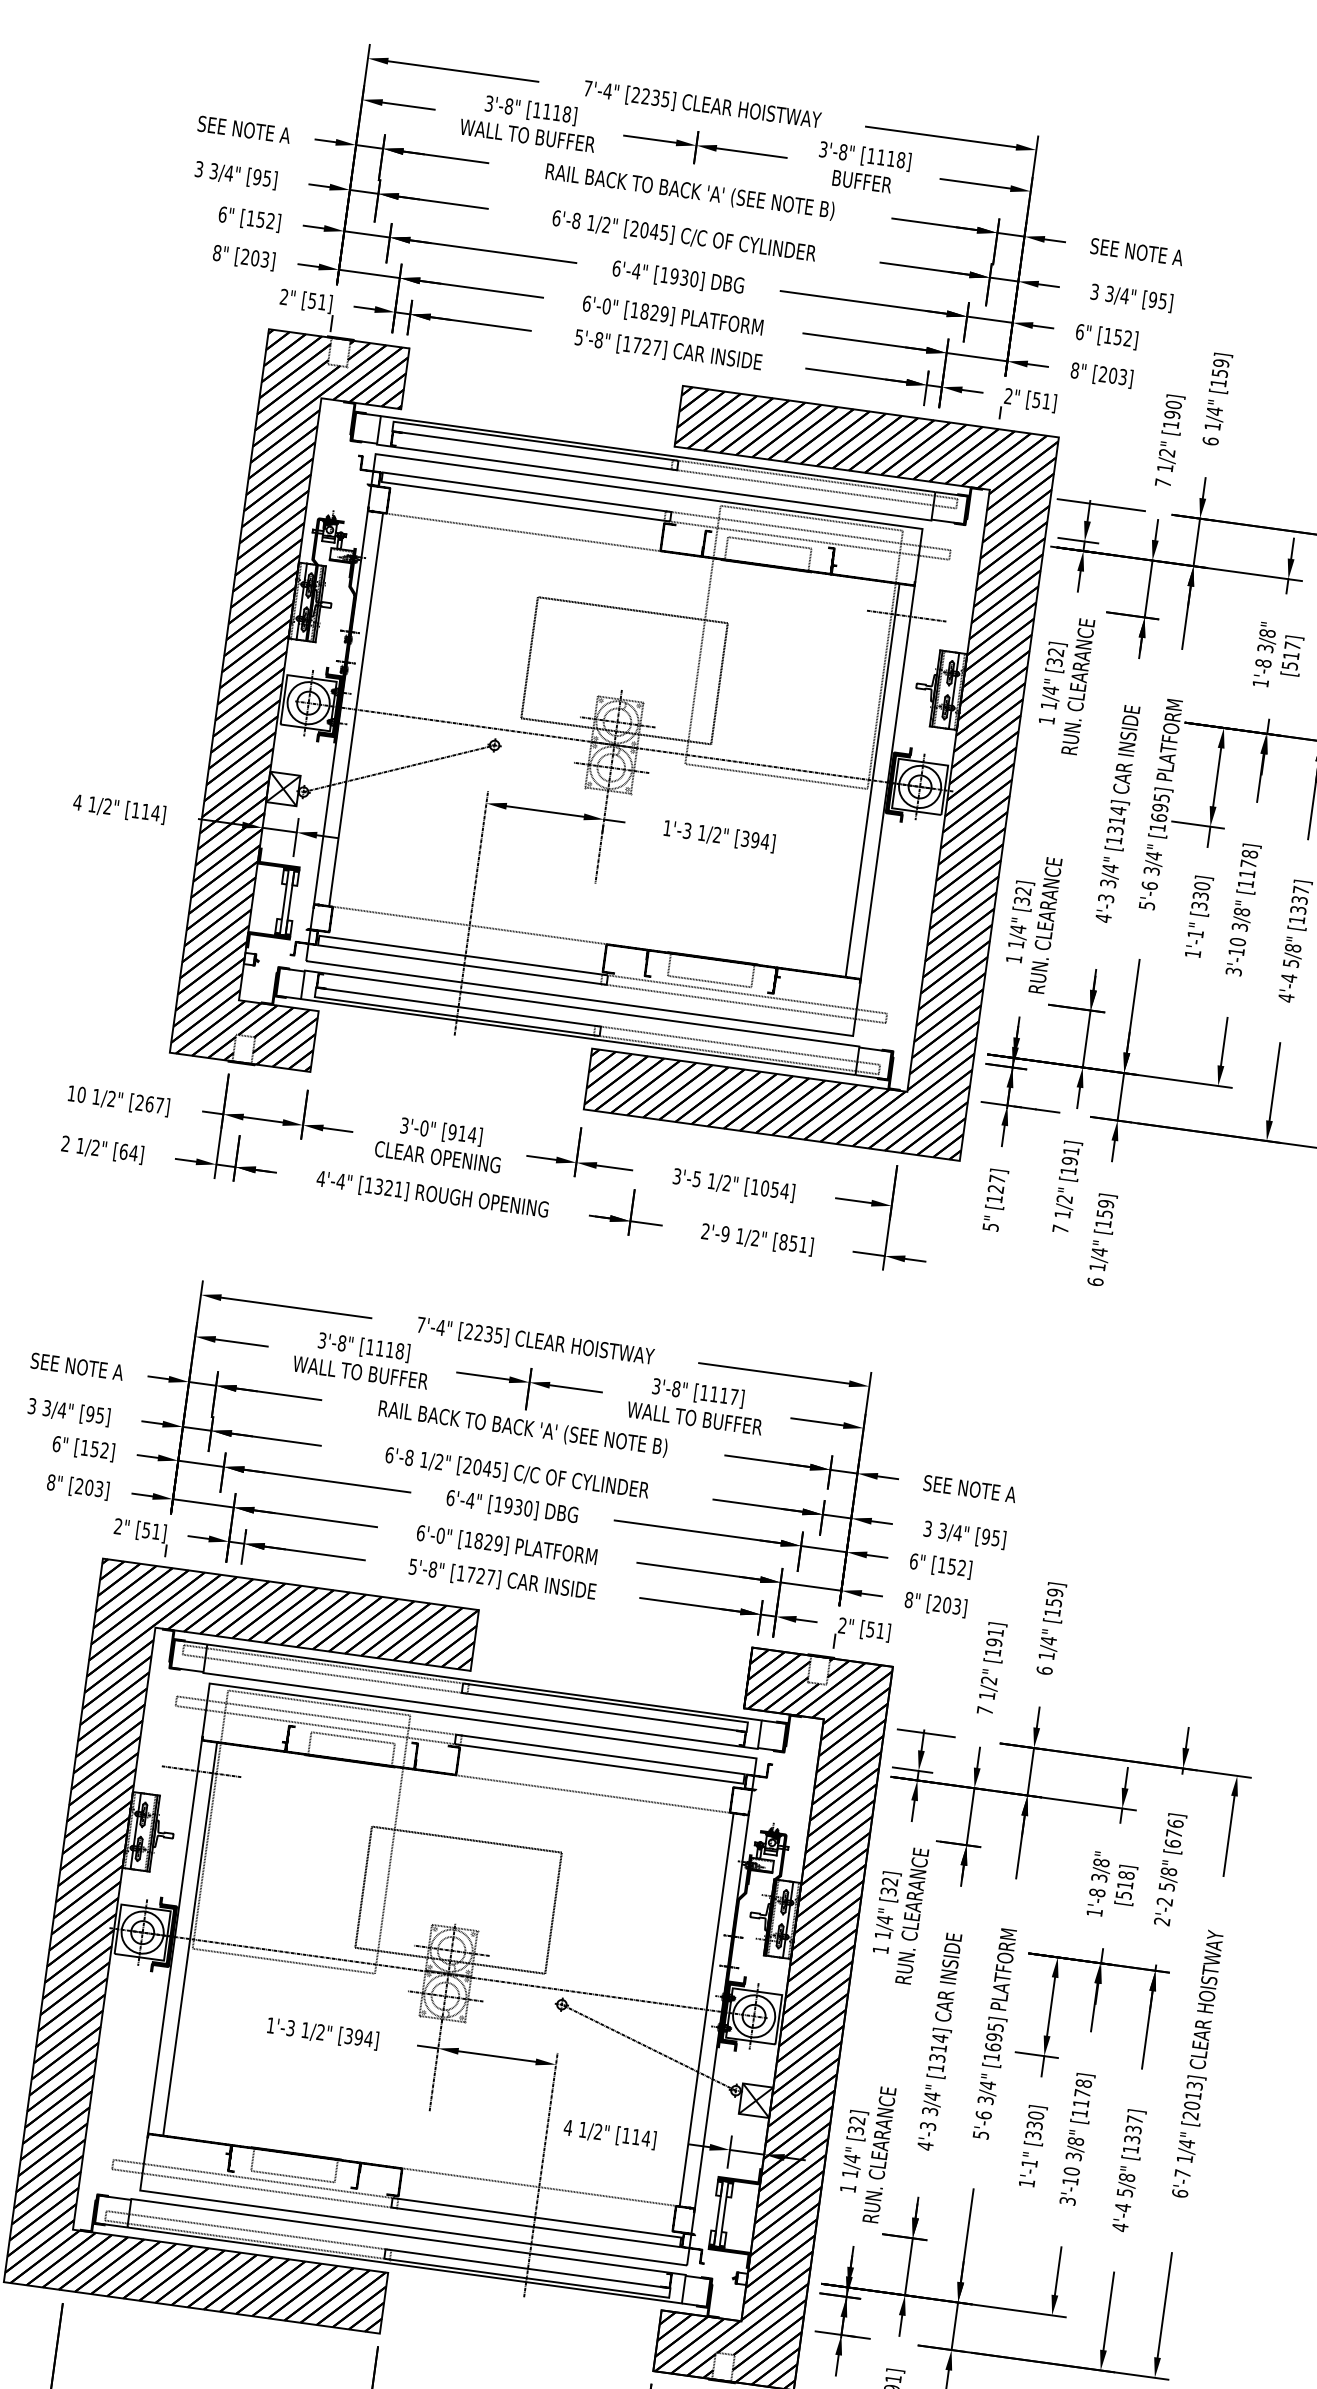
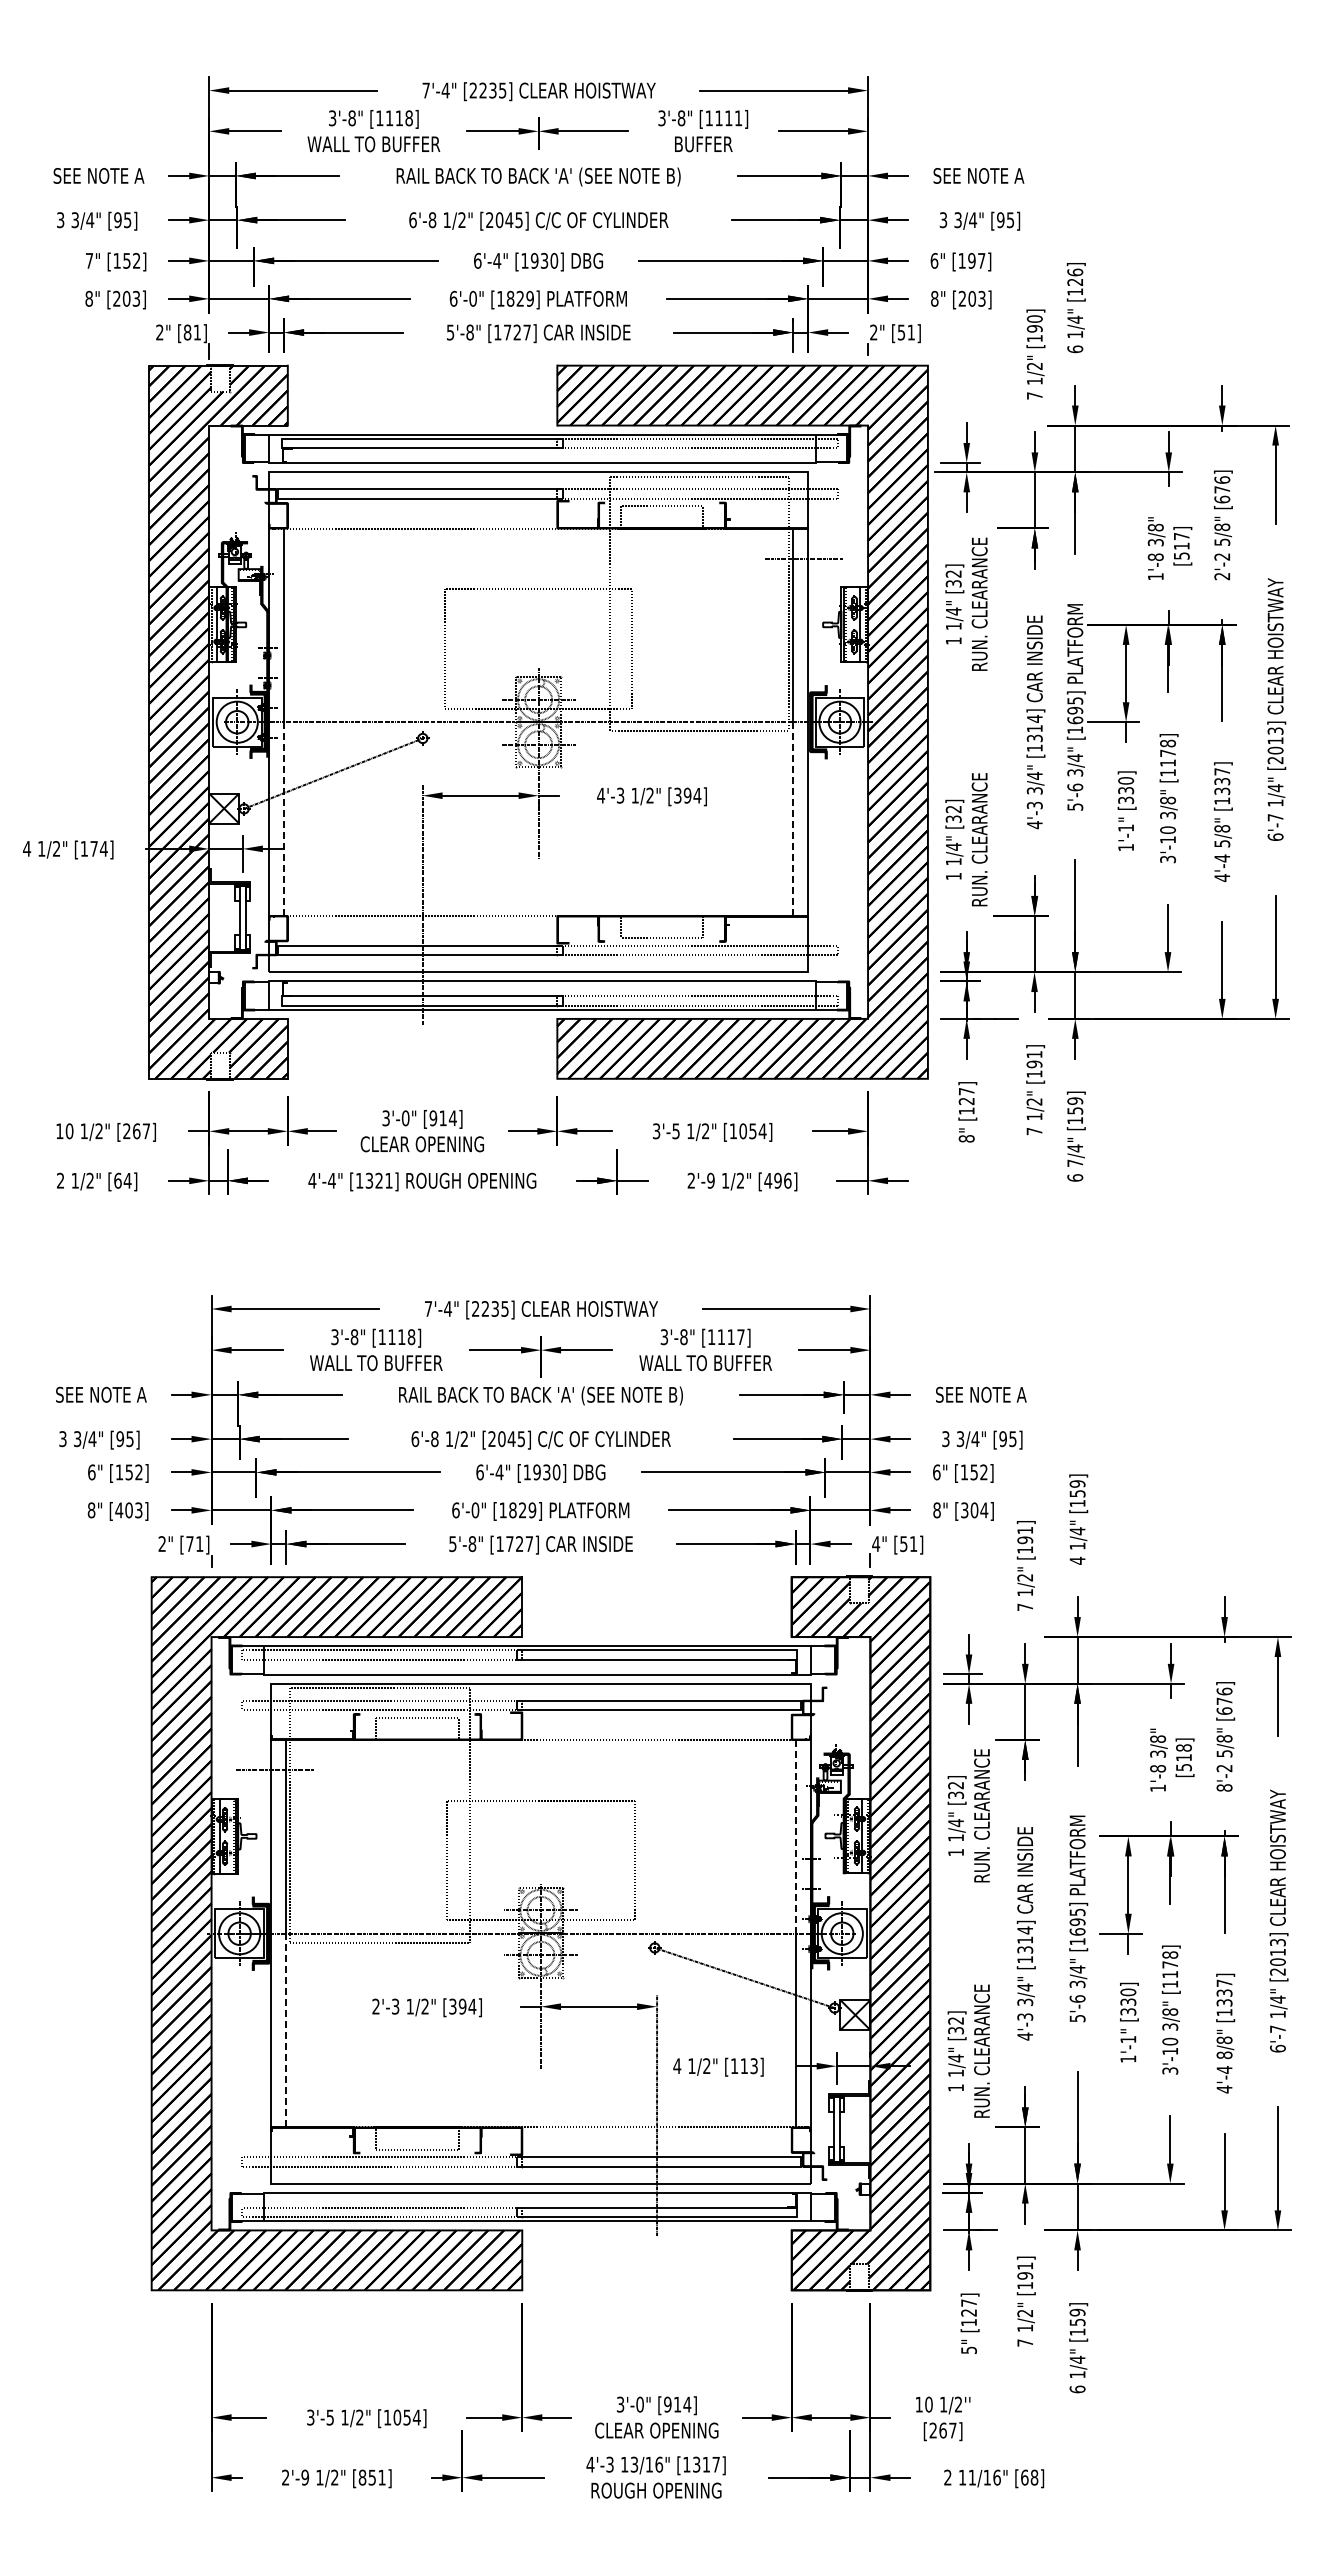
text: (901, 160) -> (738, 118), [1118] -> [1111]
text: (222, 214) -> (89, 260), 6" -> 7"
text: (312, 300) -> (187, 332), [51] -> [81]
text: (1122, 337) -> (976, 260), [152] -> [197]
text: (1220, 367) -> (1075, 276), [159] -> [126]
line: (1100, 505) -> (977, 425), removed
line: (343, 808) -> (284, 819), solid -> dashed
text: (145, 811) -> (93, 848), [114] -> [174]
text: (667, 828) -> (601, 795), 1'-3 -> 4'-3
line: (859, 879) -> (793, 819), solid -> dashed
text: (990, 1226) -> (966, 1138), 5" -> 8"
text: (793, 1243) -> (777, 1180), [851] -> [496]
text: (1096, 1266) -> (1074, 1162), 1/4" -> 7/4"
text: (79, 1486) -> (119, 1510), [203] -> [403]
text: (145, 1530) -> (189, 1544), [51] -> [71]
text: (947, 1605) -> (974, 1510), [203] -> [304]
text: (843, 1625) -> (876, 1543), 2" -> 4"
text: (1044, 1670) -> (1077, 1560), 6 -> 4
line: (926, 1733) -> (971, 1637), removed
line: (720, 1911) -> (795, 1836), solid -> dashed
text: (1162, 1921) -> (1224, 1787), 2'-2 -> 8'-2
text: (270, 2025) -> (375, 2006), 1'-3 -> 2'-3
line: (176, 2037) -> (286, 2030), solid -> dashed
text: (646, 2138) -> (754, 2066), [114] -> [113]
text: (1124, 2193) -> (1224, 2055), 5/8" -> 8/8"

